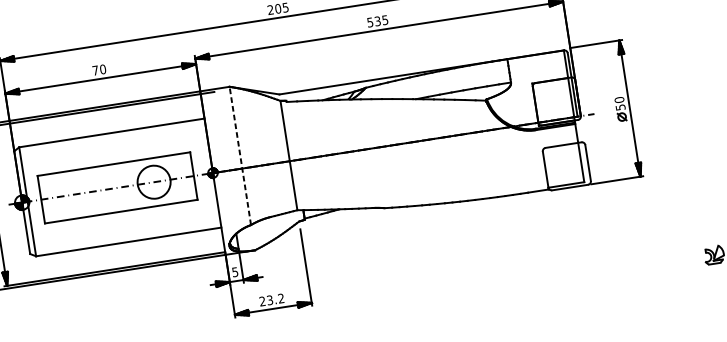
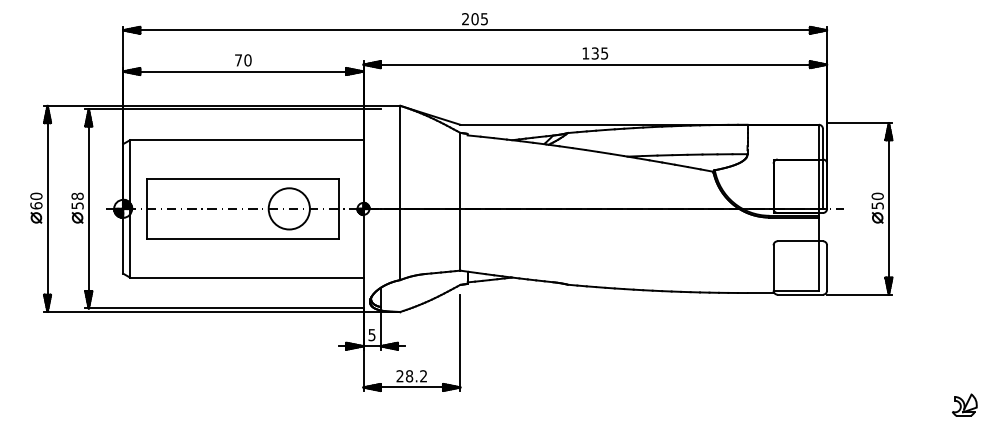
text: (370, 22) -> (585, 53), 535 -> 135
line: (240, 155) -> (400, 192), dashed -> solid
text: (270, 300) -> (409, 376), 23.2 -> 28.2

